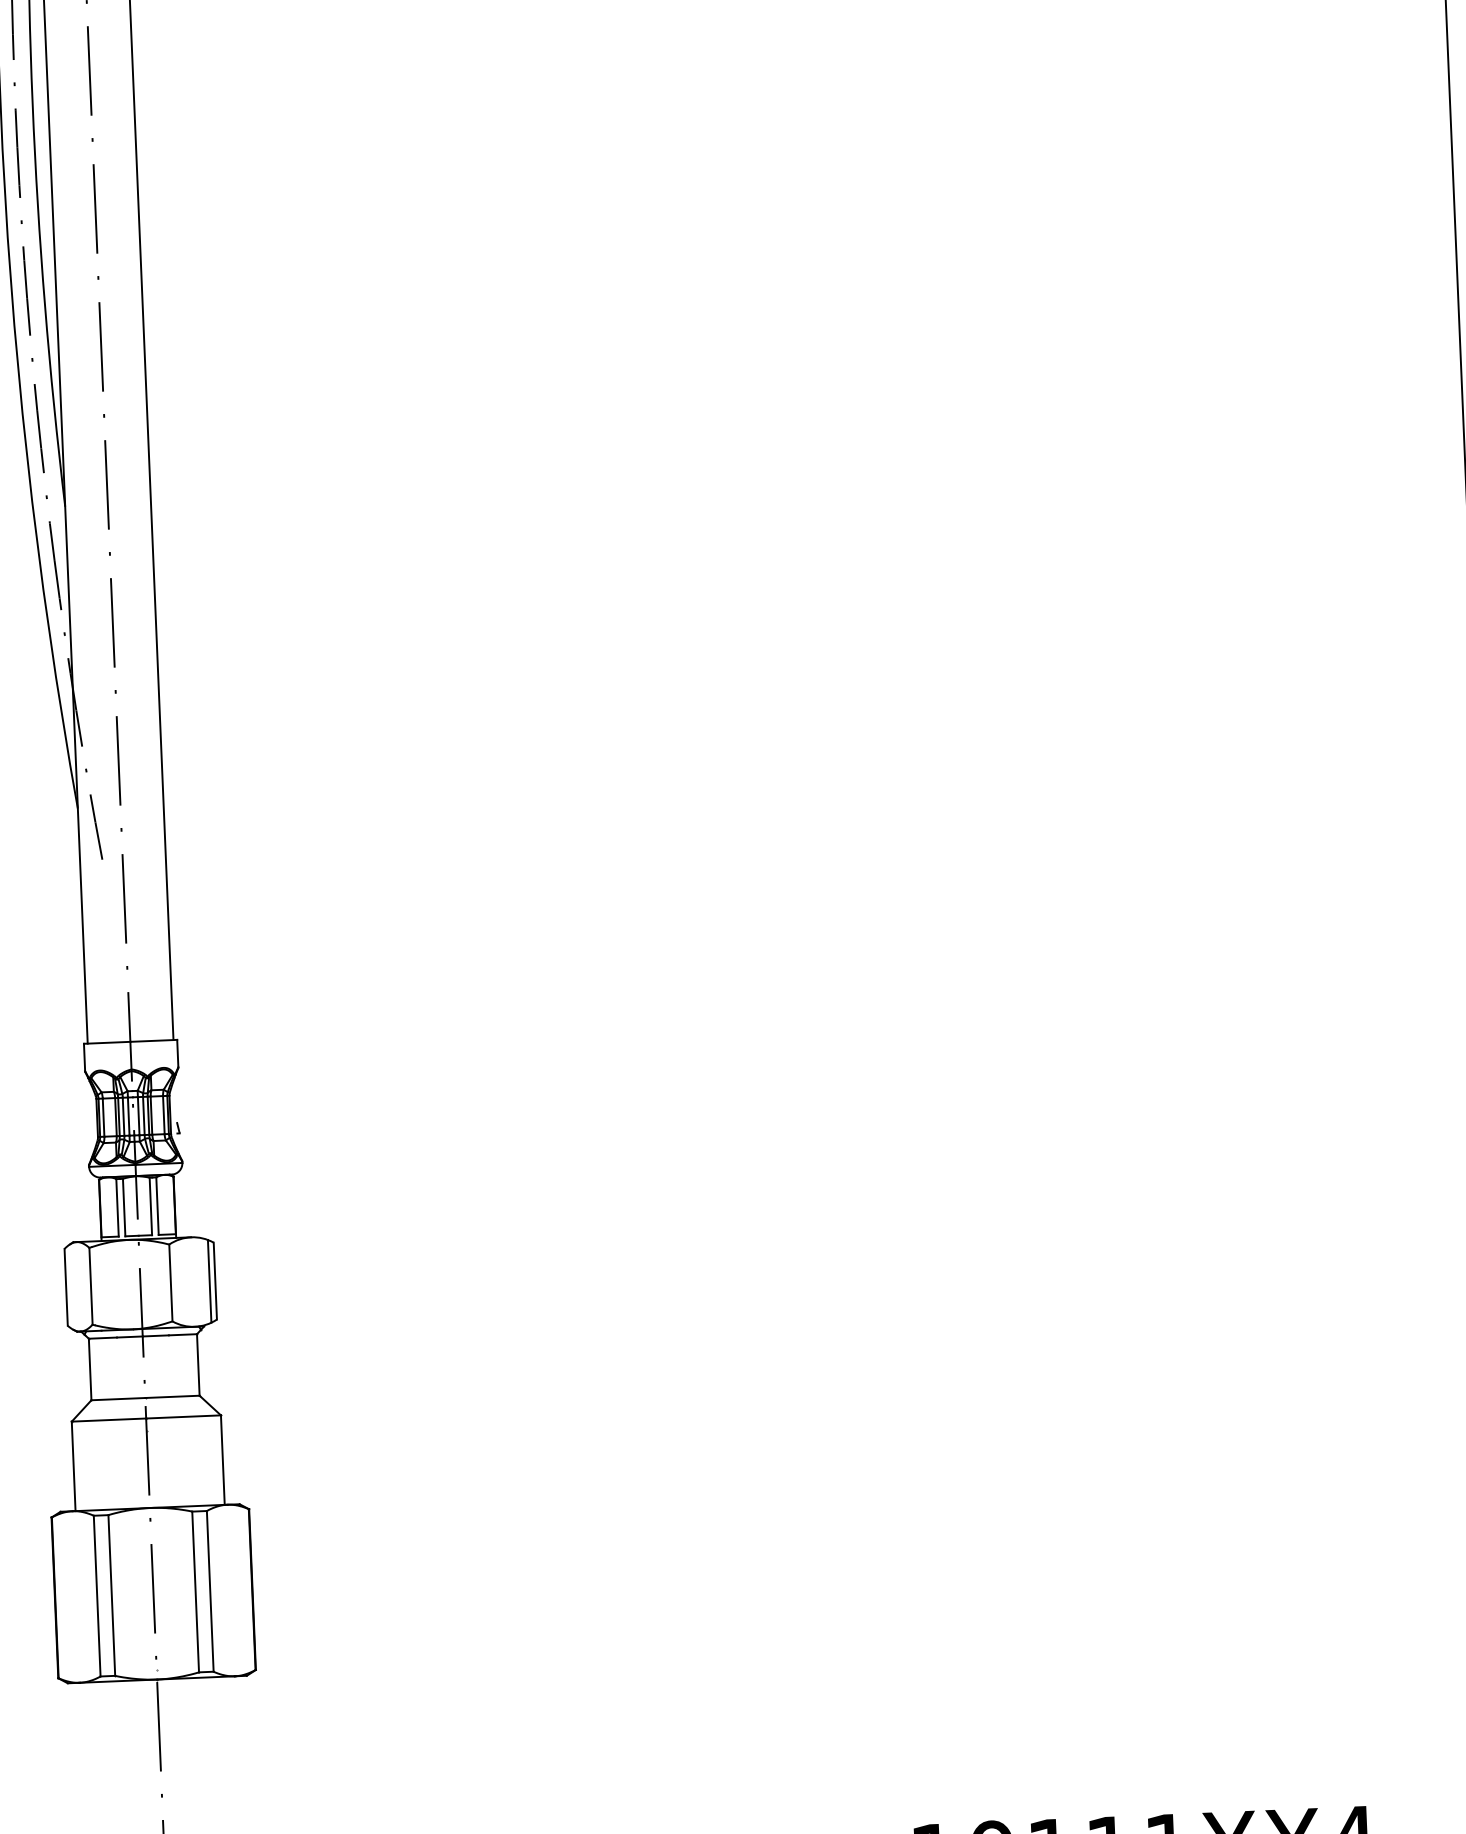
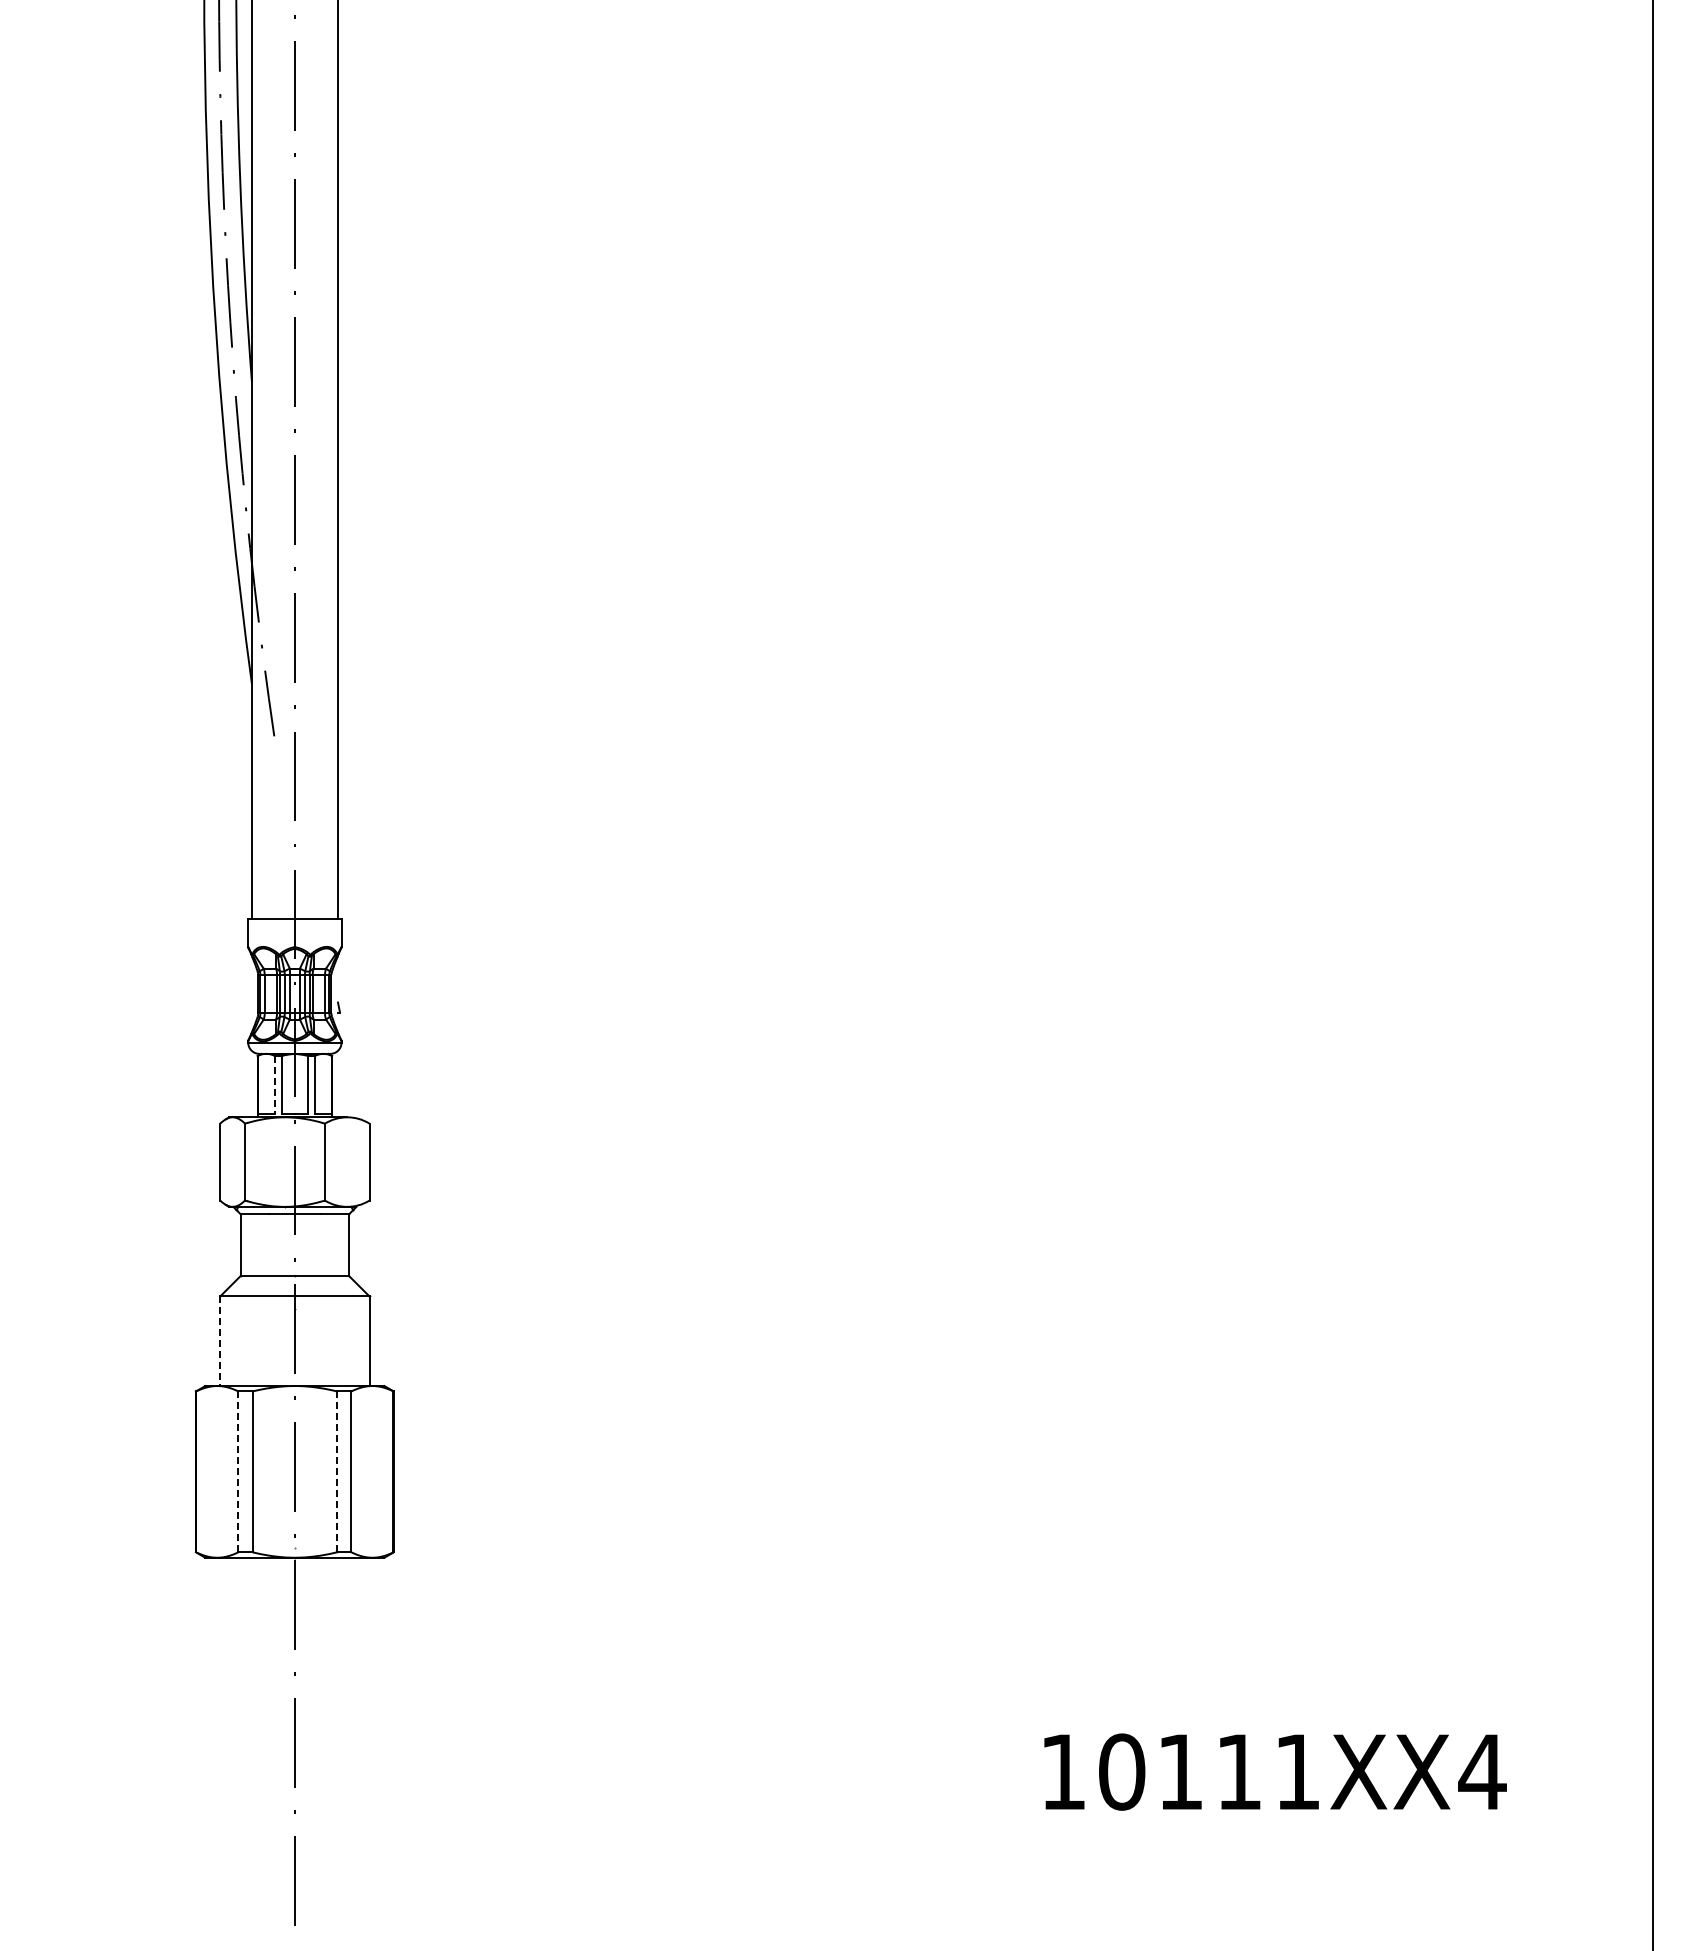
line: (117, 1207) -> (274, 1084), solid -> dashed
line: (209, 1280) -> (363, 1161), removed
line: (73, 1466) -> (220, 1341), solid -> dashed
line: (195, 1591) -> (336, 1471), solid -> dashed
line: (97, 1595) -> (238, 1471), solid -> dashed

